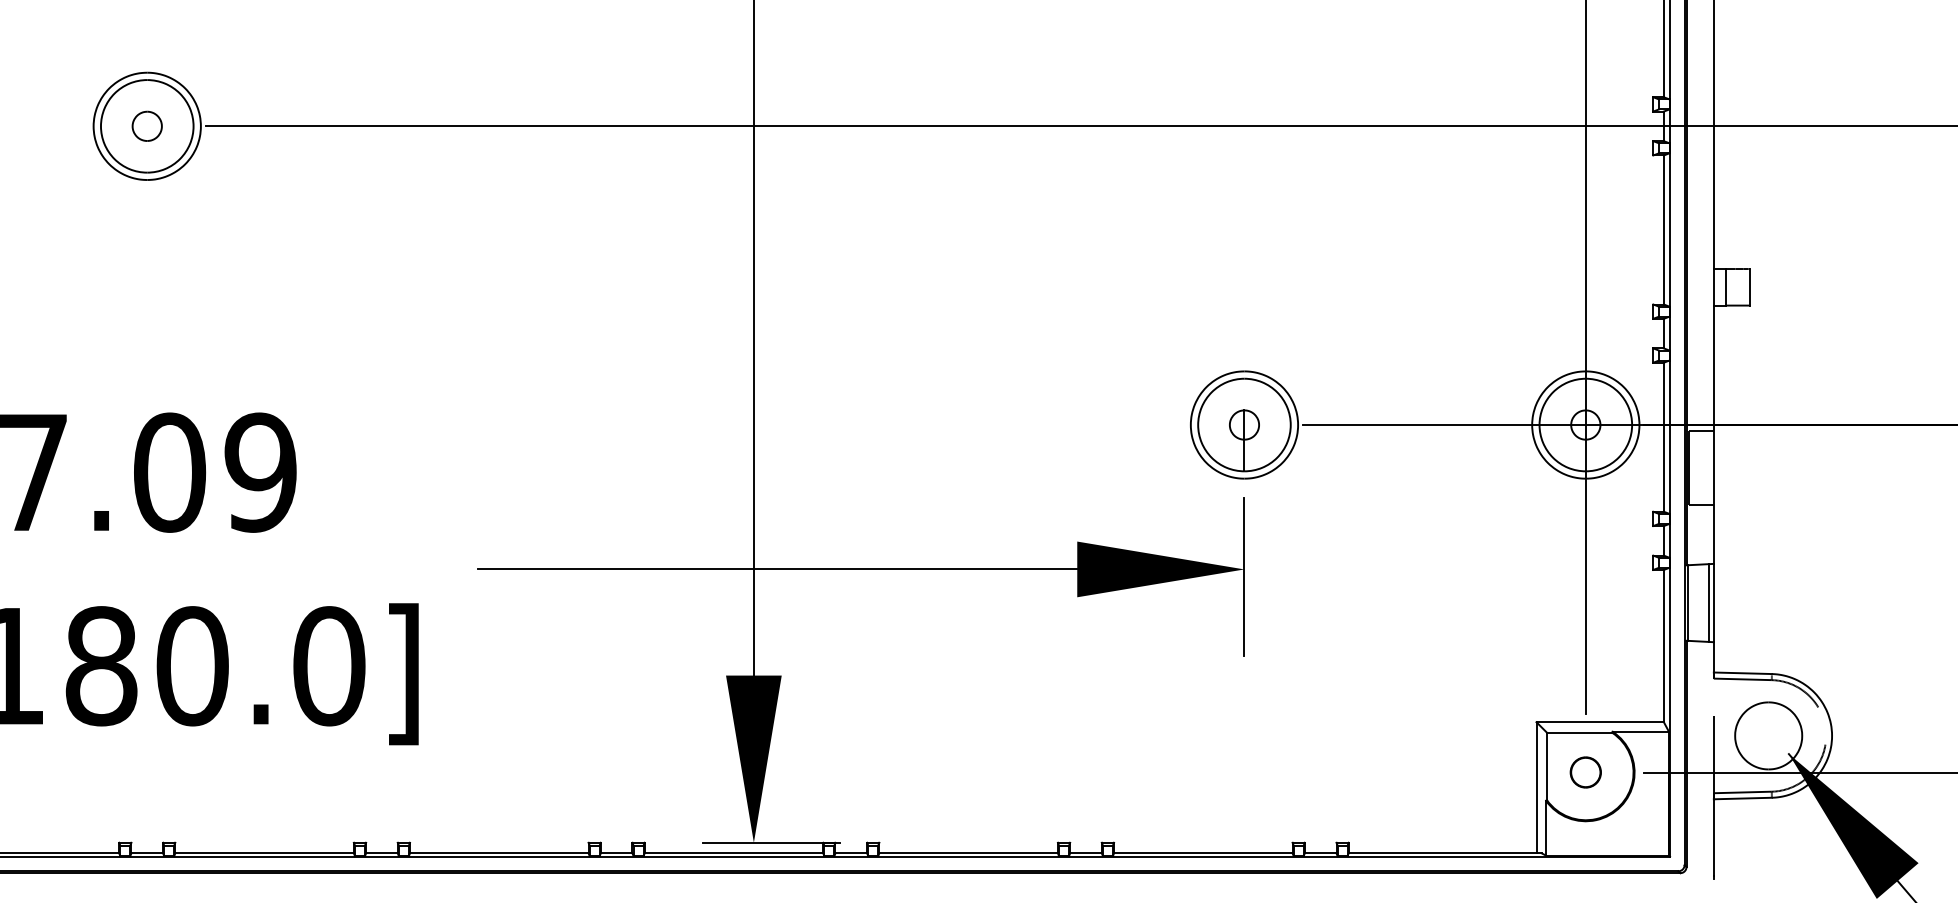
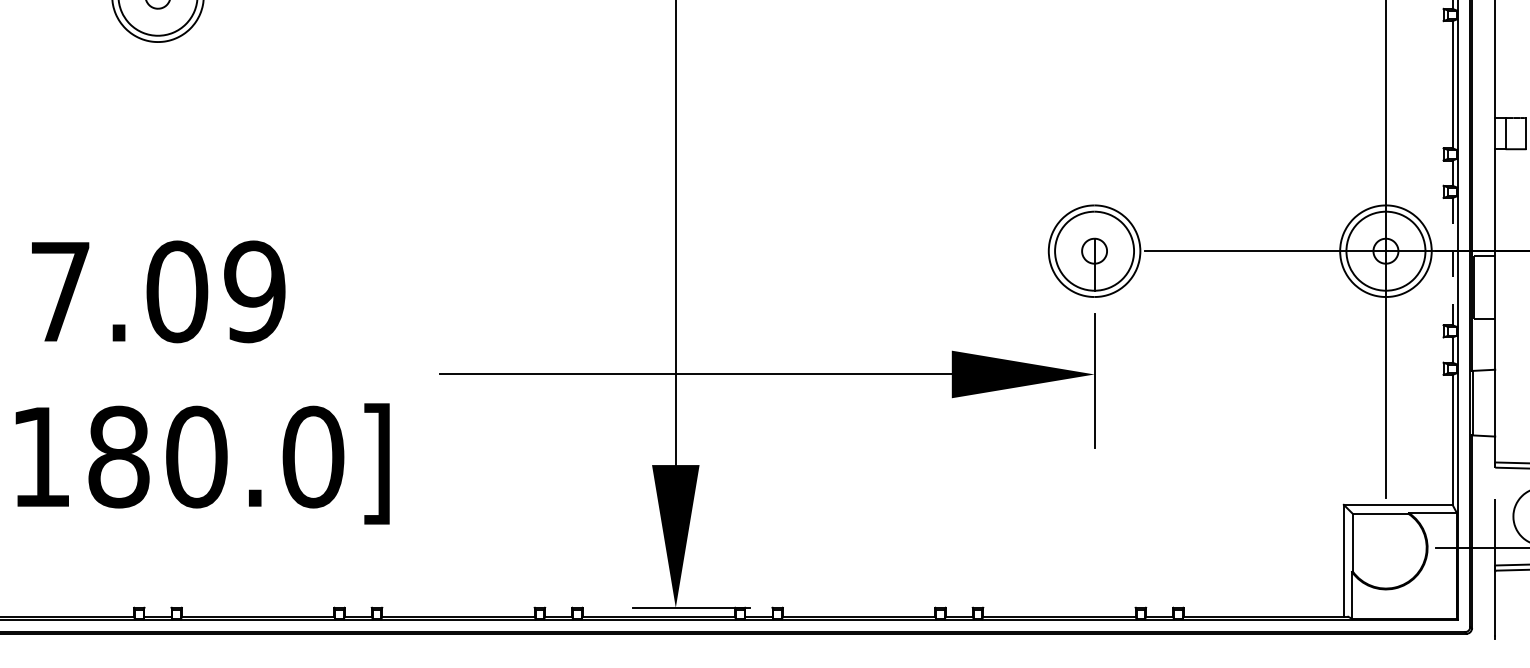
line: (1663, 437) -> (1452, 261), solid -> dashed
line: (1708, 602) -> (1490, 402), removed
part: (1585, 772) -> (1385, 547), removed

